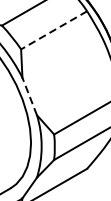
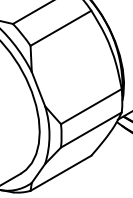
line: (53, 30) -> (60, 28), dashed -> solid
line: (29, 95) -> (38, 88), dashed -> solid

